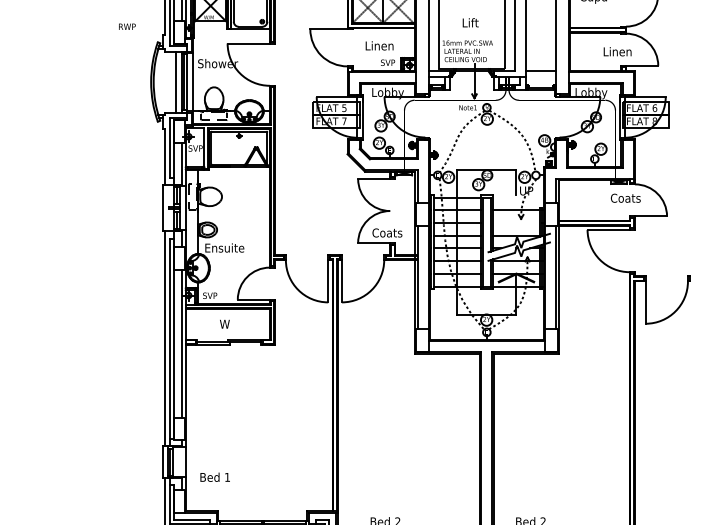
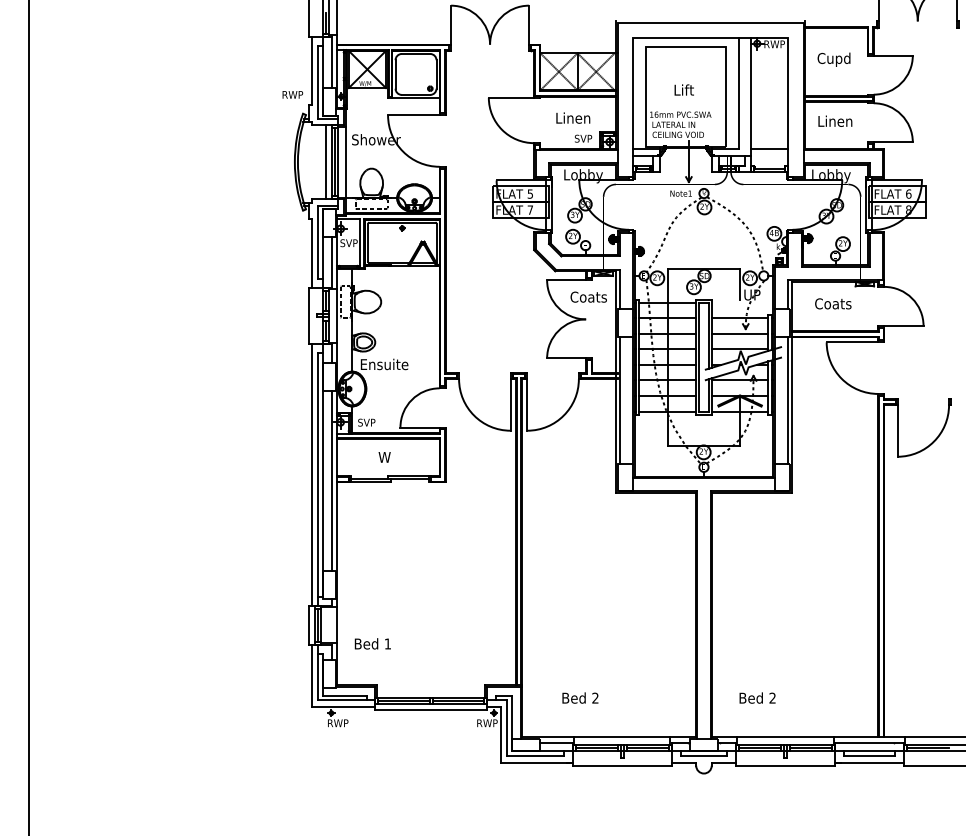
text: (127, 26) -> (292, 94), moved
text: (617, 51) -> (835, 120), moved
text: (625, 197) -> (833, 303), moved
line: (516, 222) -> (739, 333), added
text: (387, 232) -> (588, 296), moved

